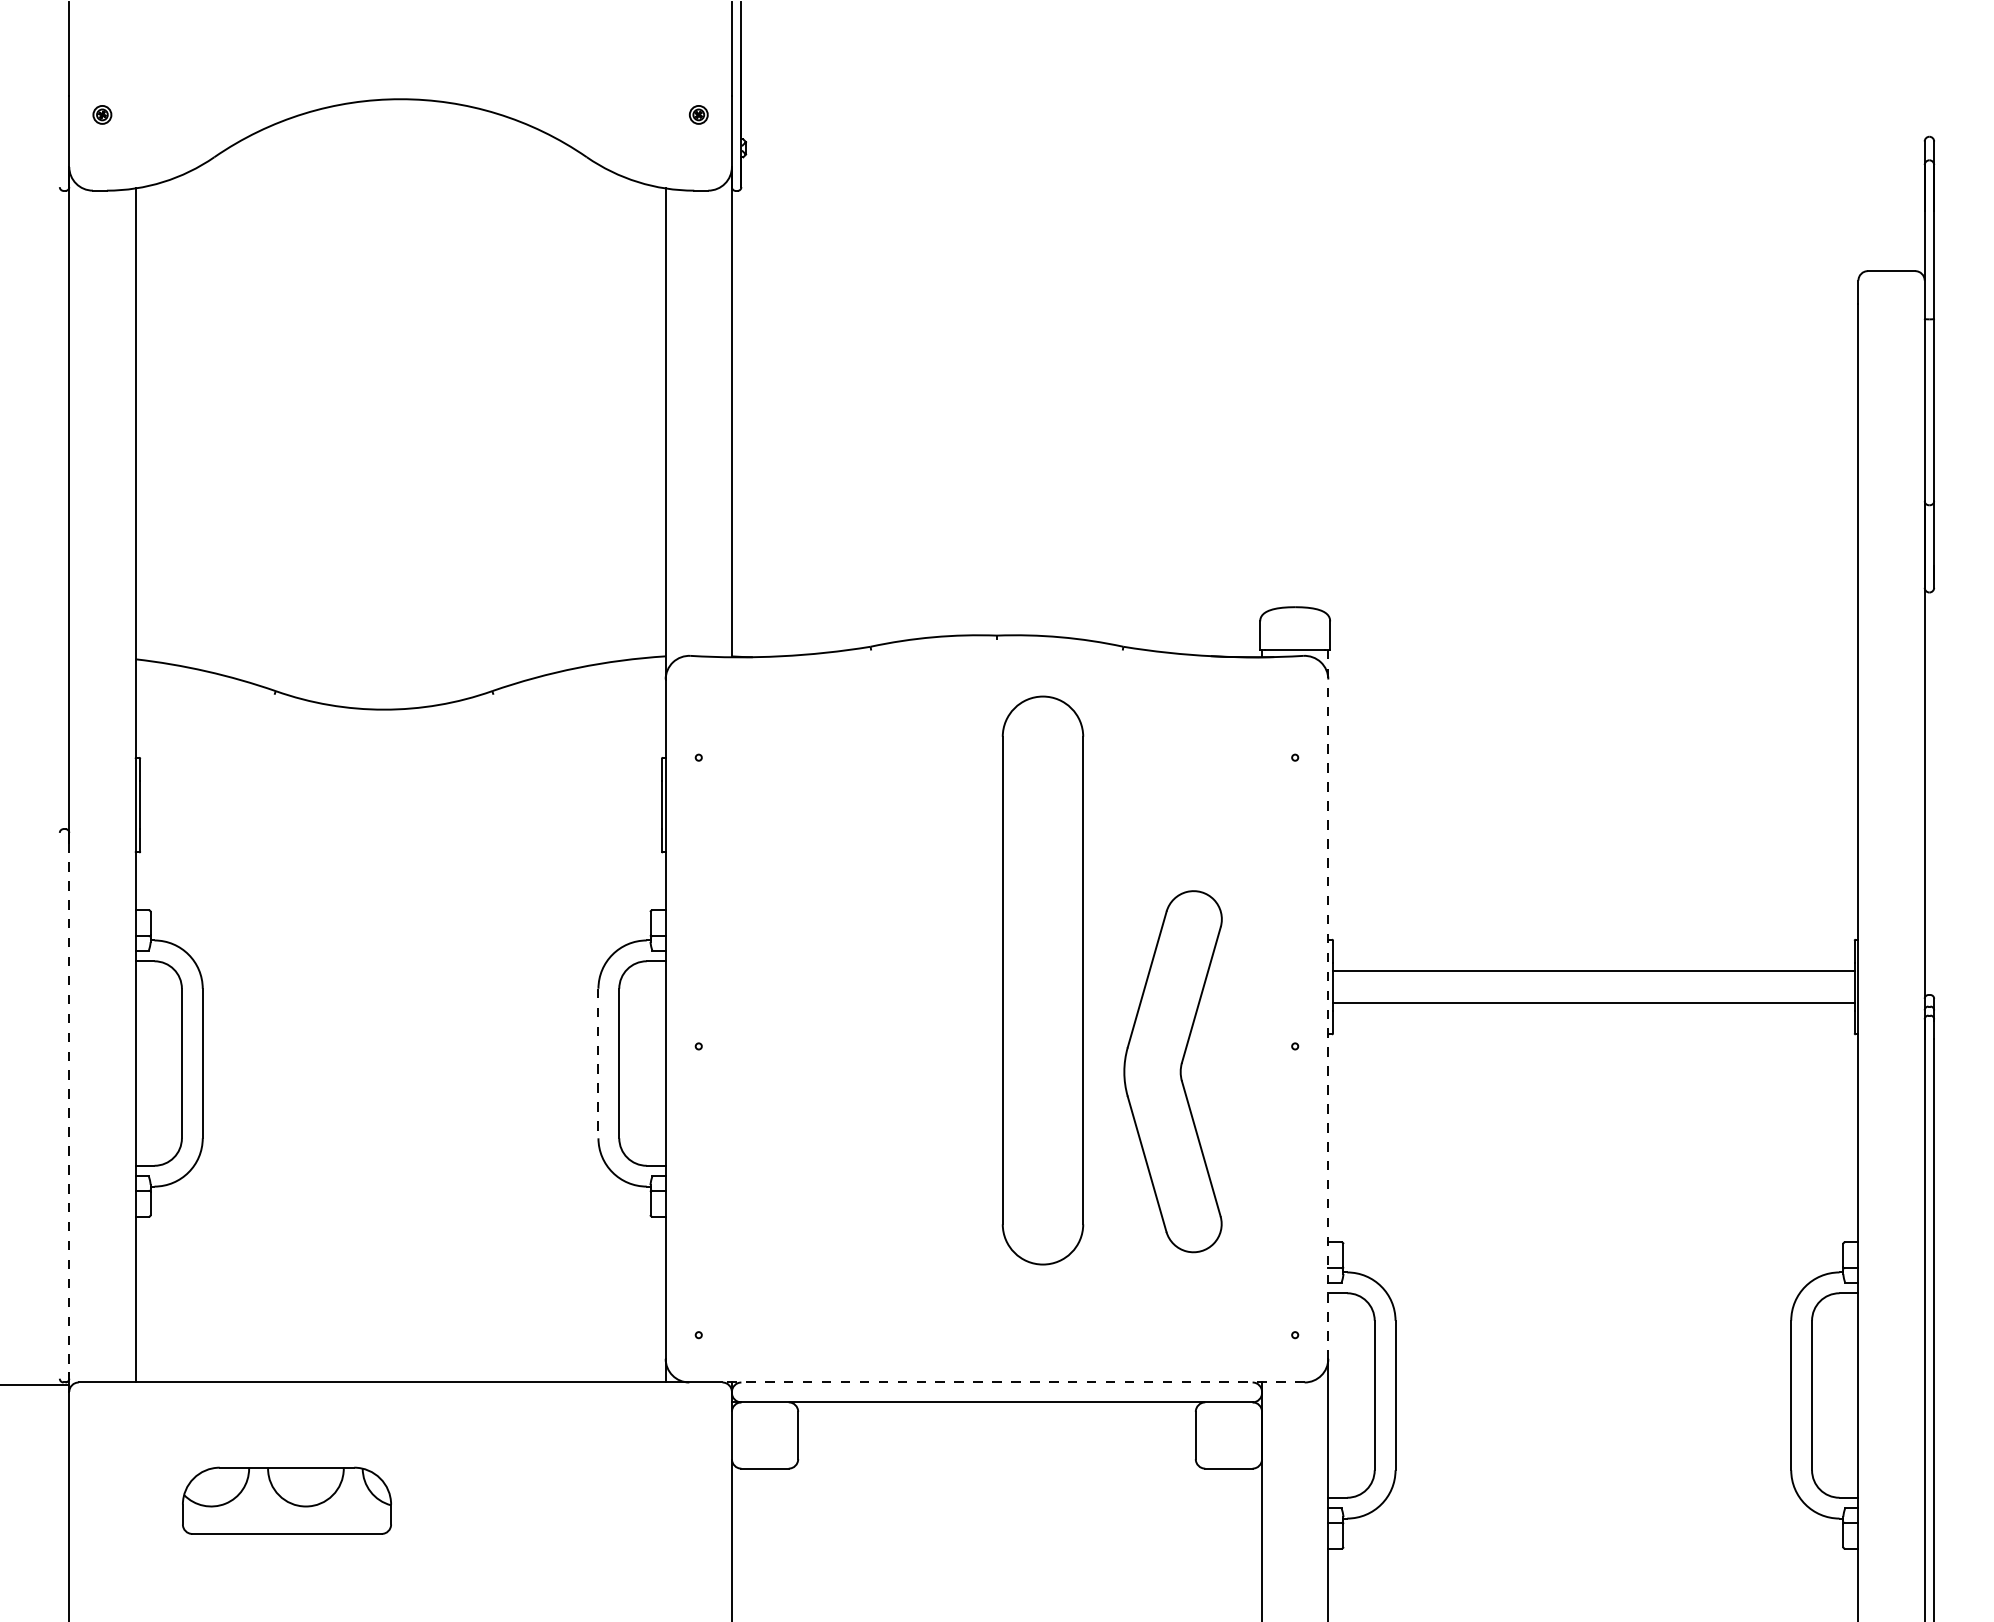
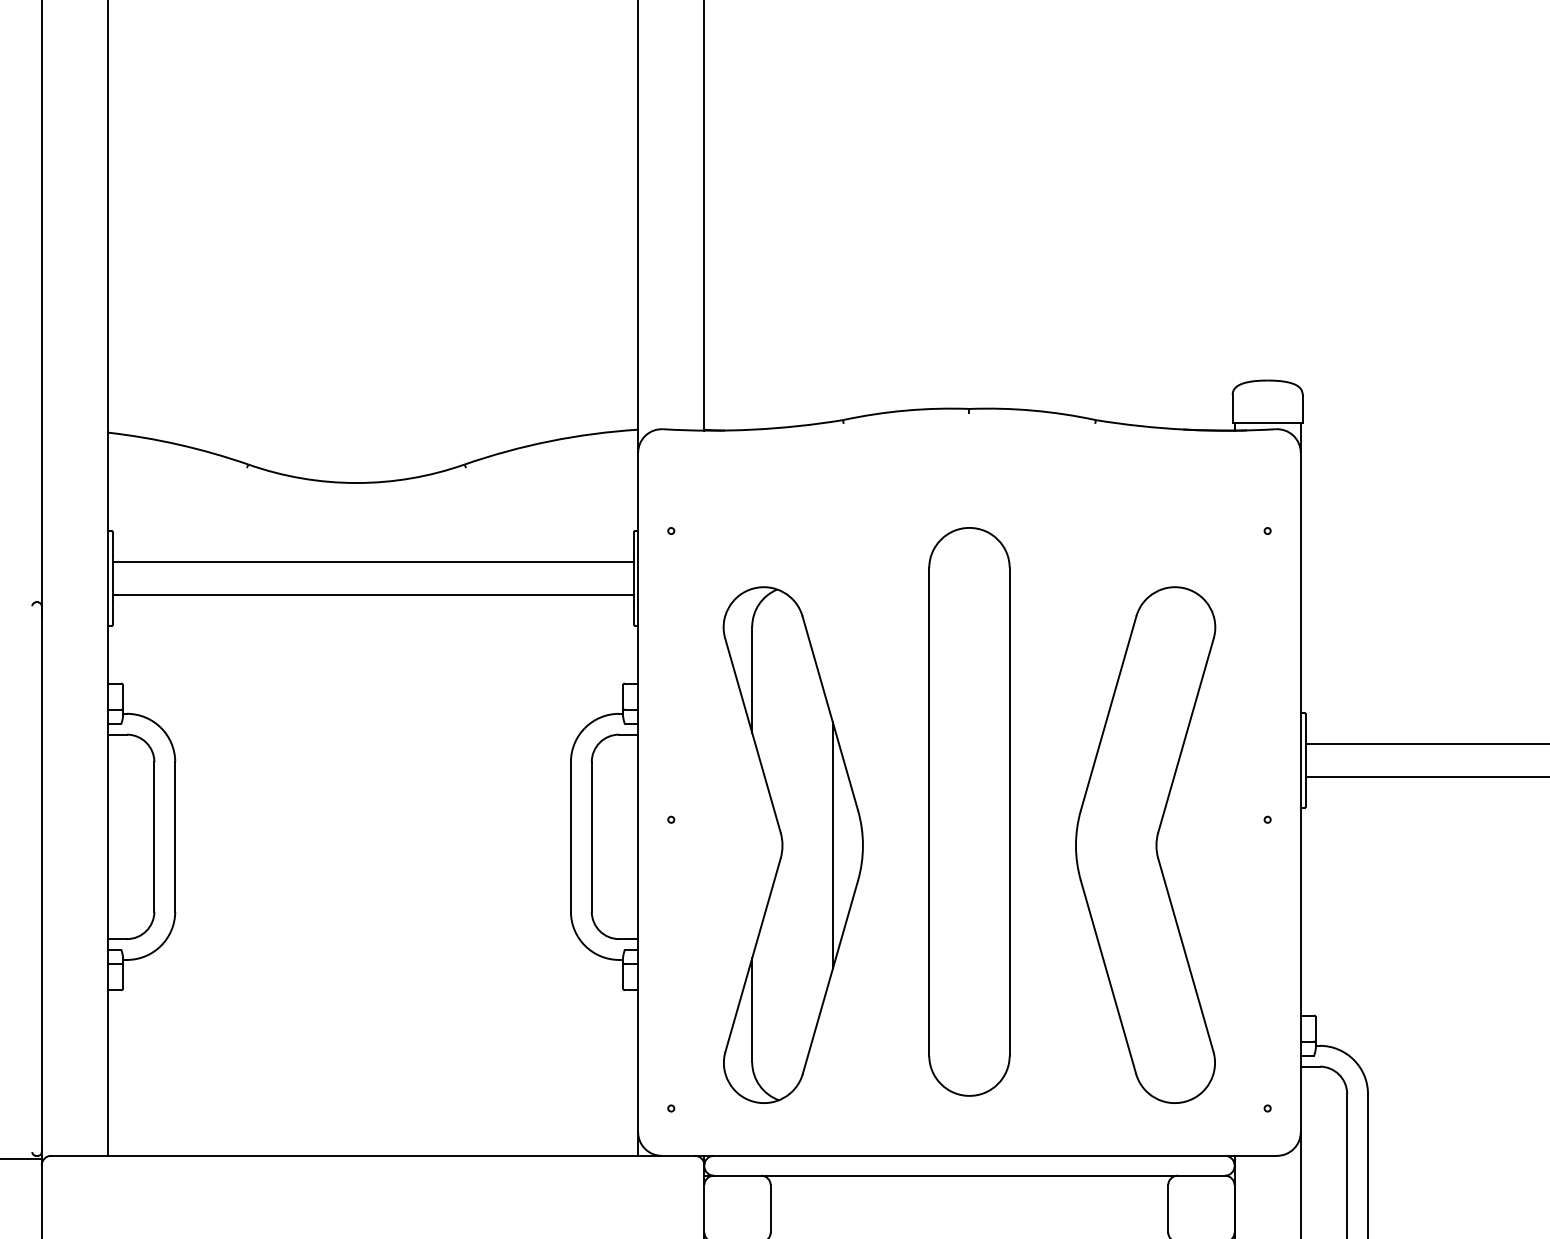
line: (400, 789) -> (372, 562), added
line: (400, 821) -> (372, 594), added
part: (1042, 980) -> (968, 811), moved
line: (1328, 1004) -> (1300, 777), dashed -> solid
line: (598, 1063) -> (570, 836), dashed -> solid
part: (820, 1071) -> (792, 844), added
part: (1172, 1071) -> (1144, 844), size x1.43
line: (69, 1108) -> (41, 881), dashed -> solid
line: (1013, 1382) -> (985, 1155), dashed -> solid

